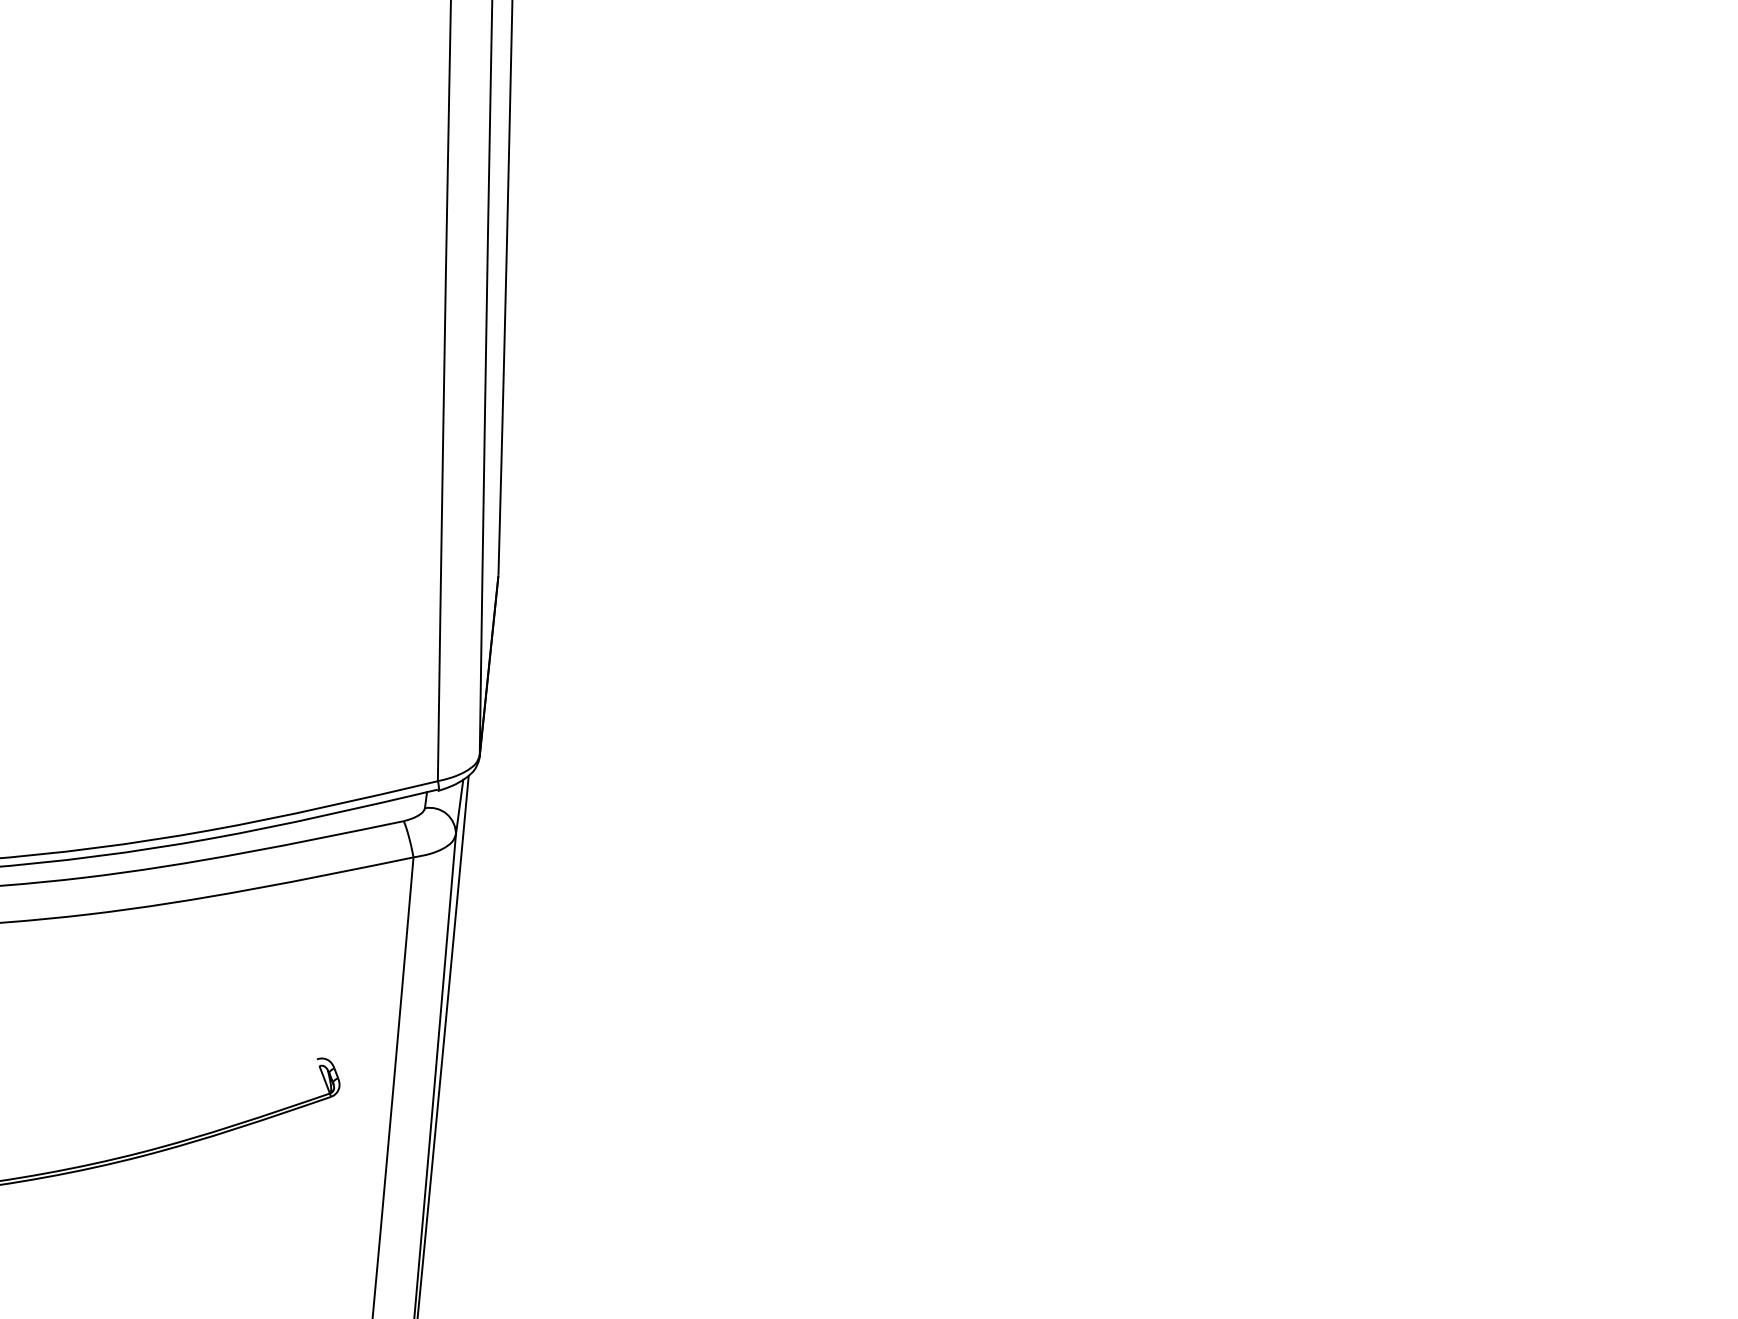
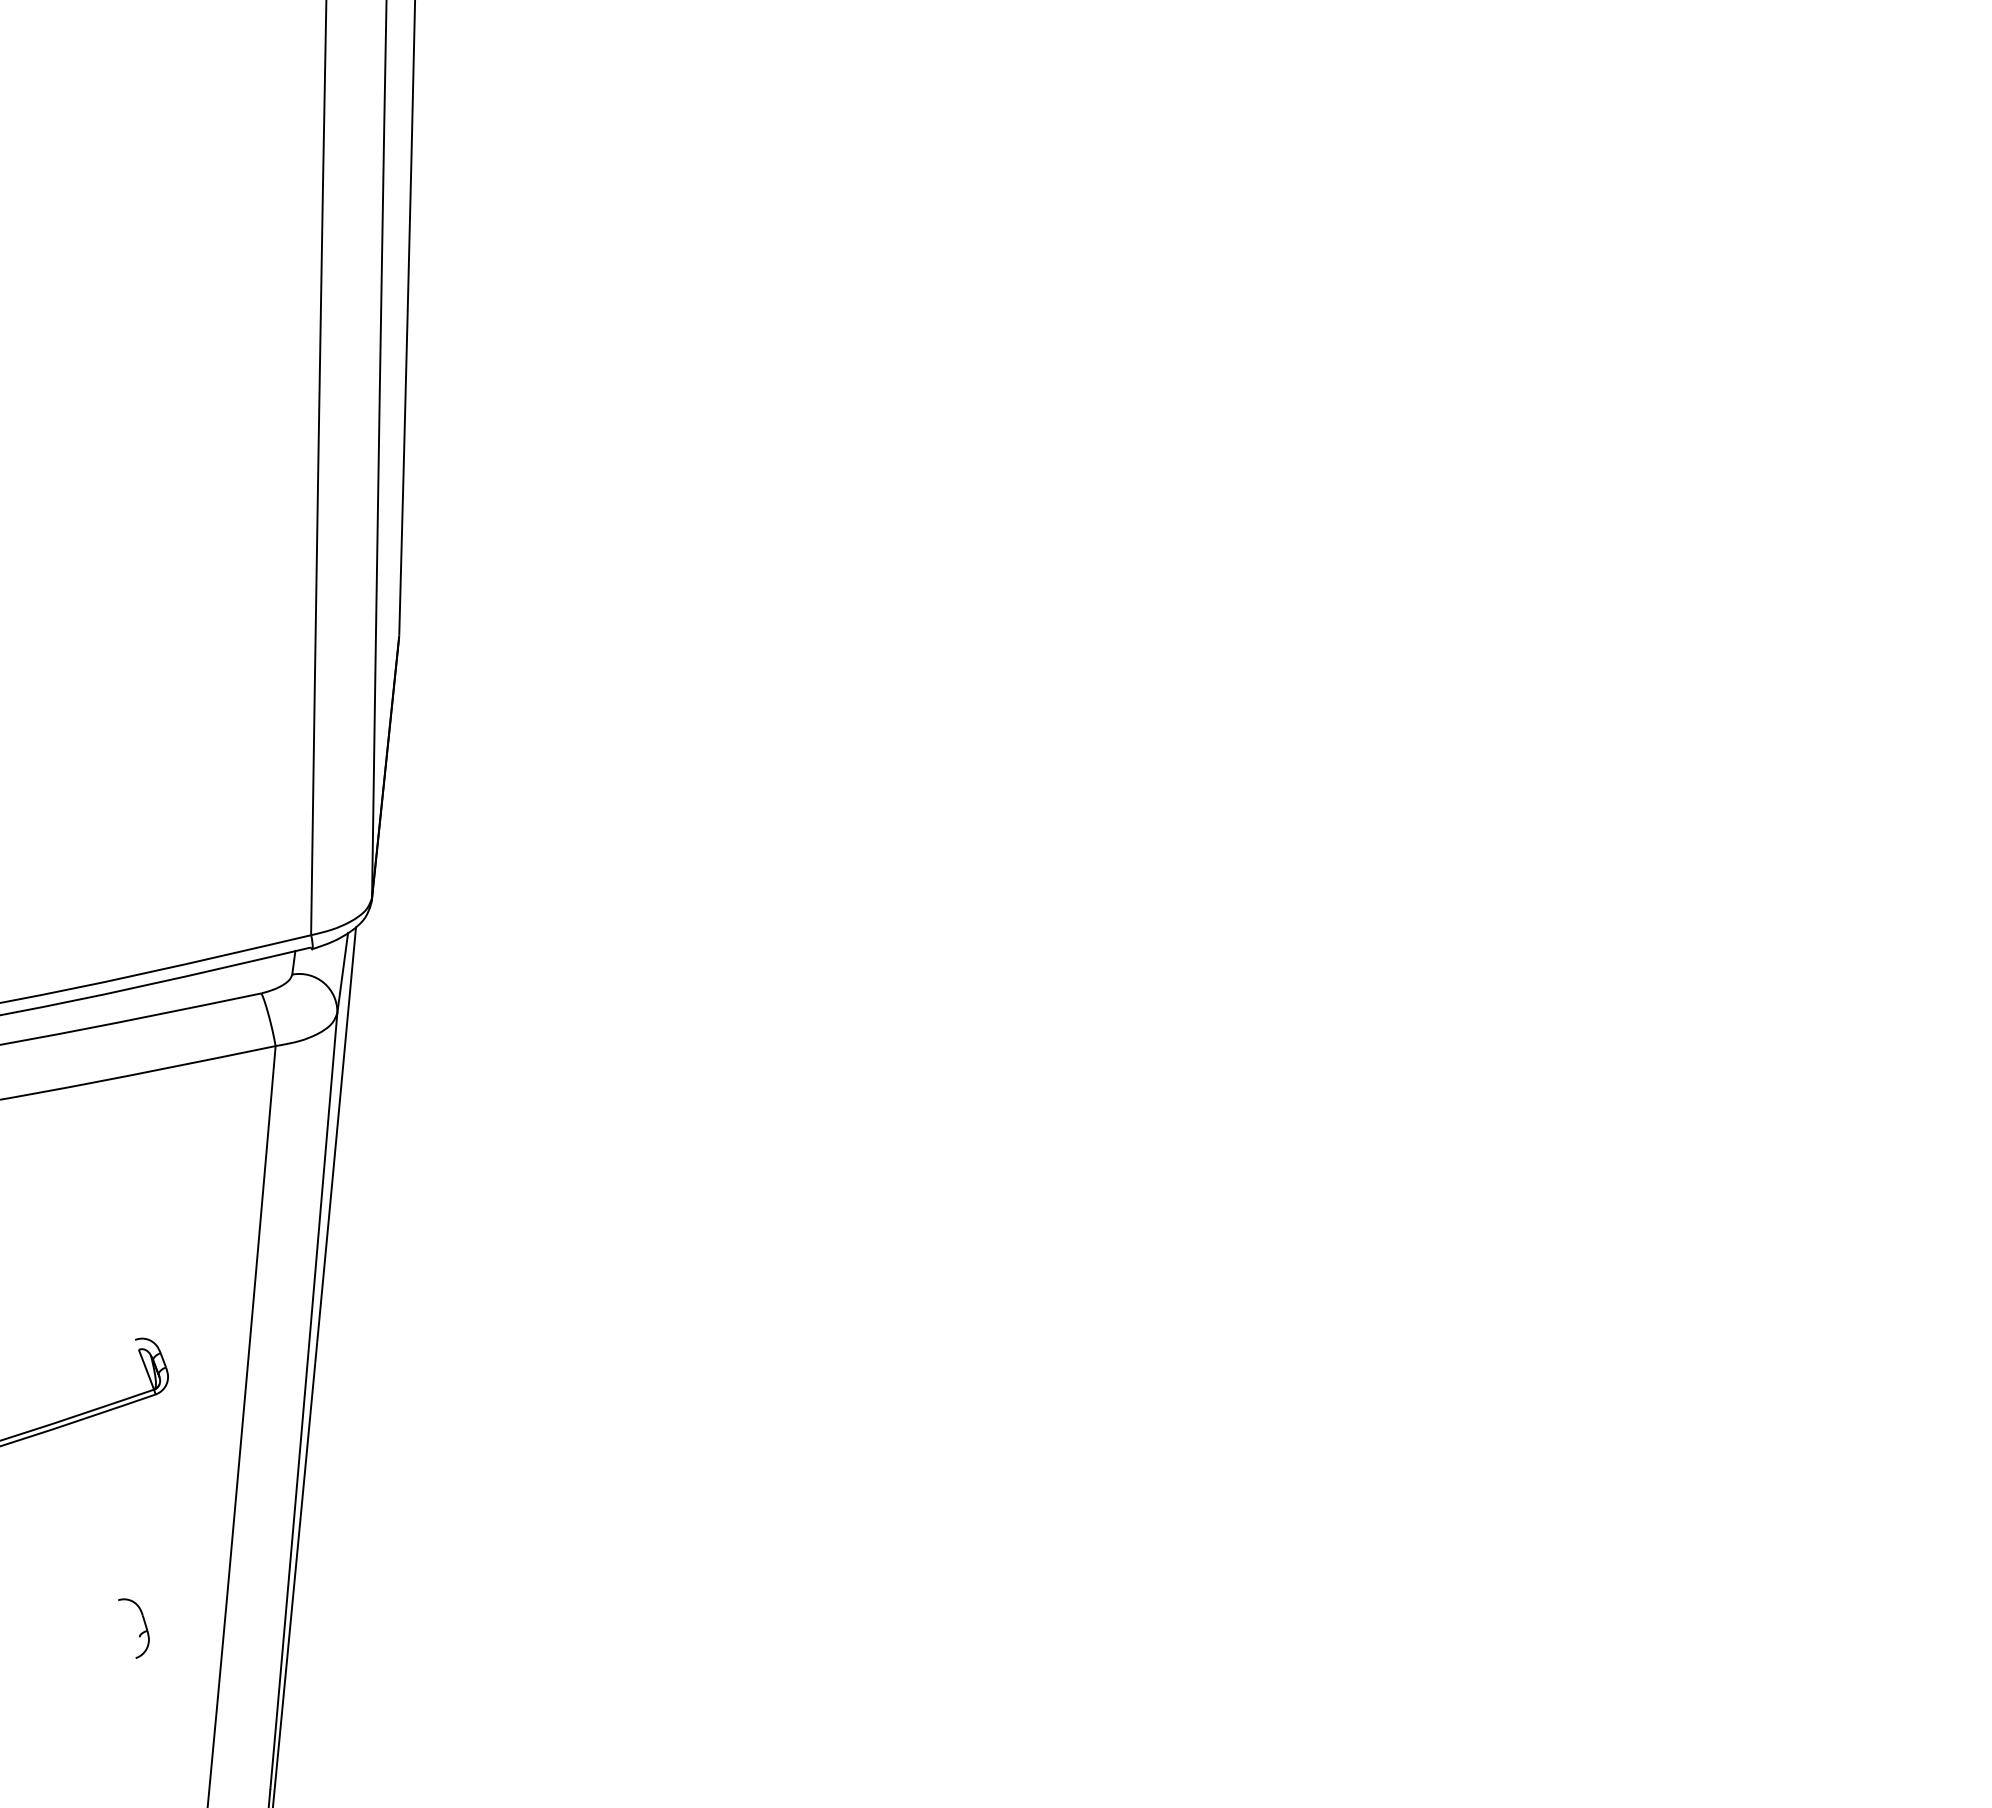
part: (316, 1257) -> (134, 1628), added

